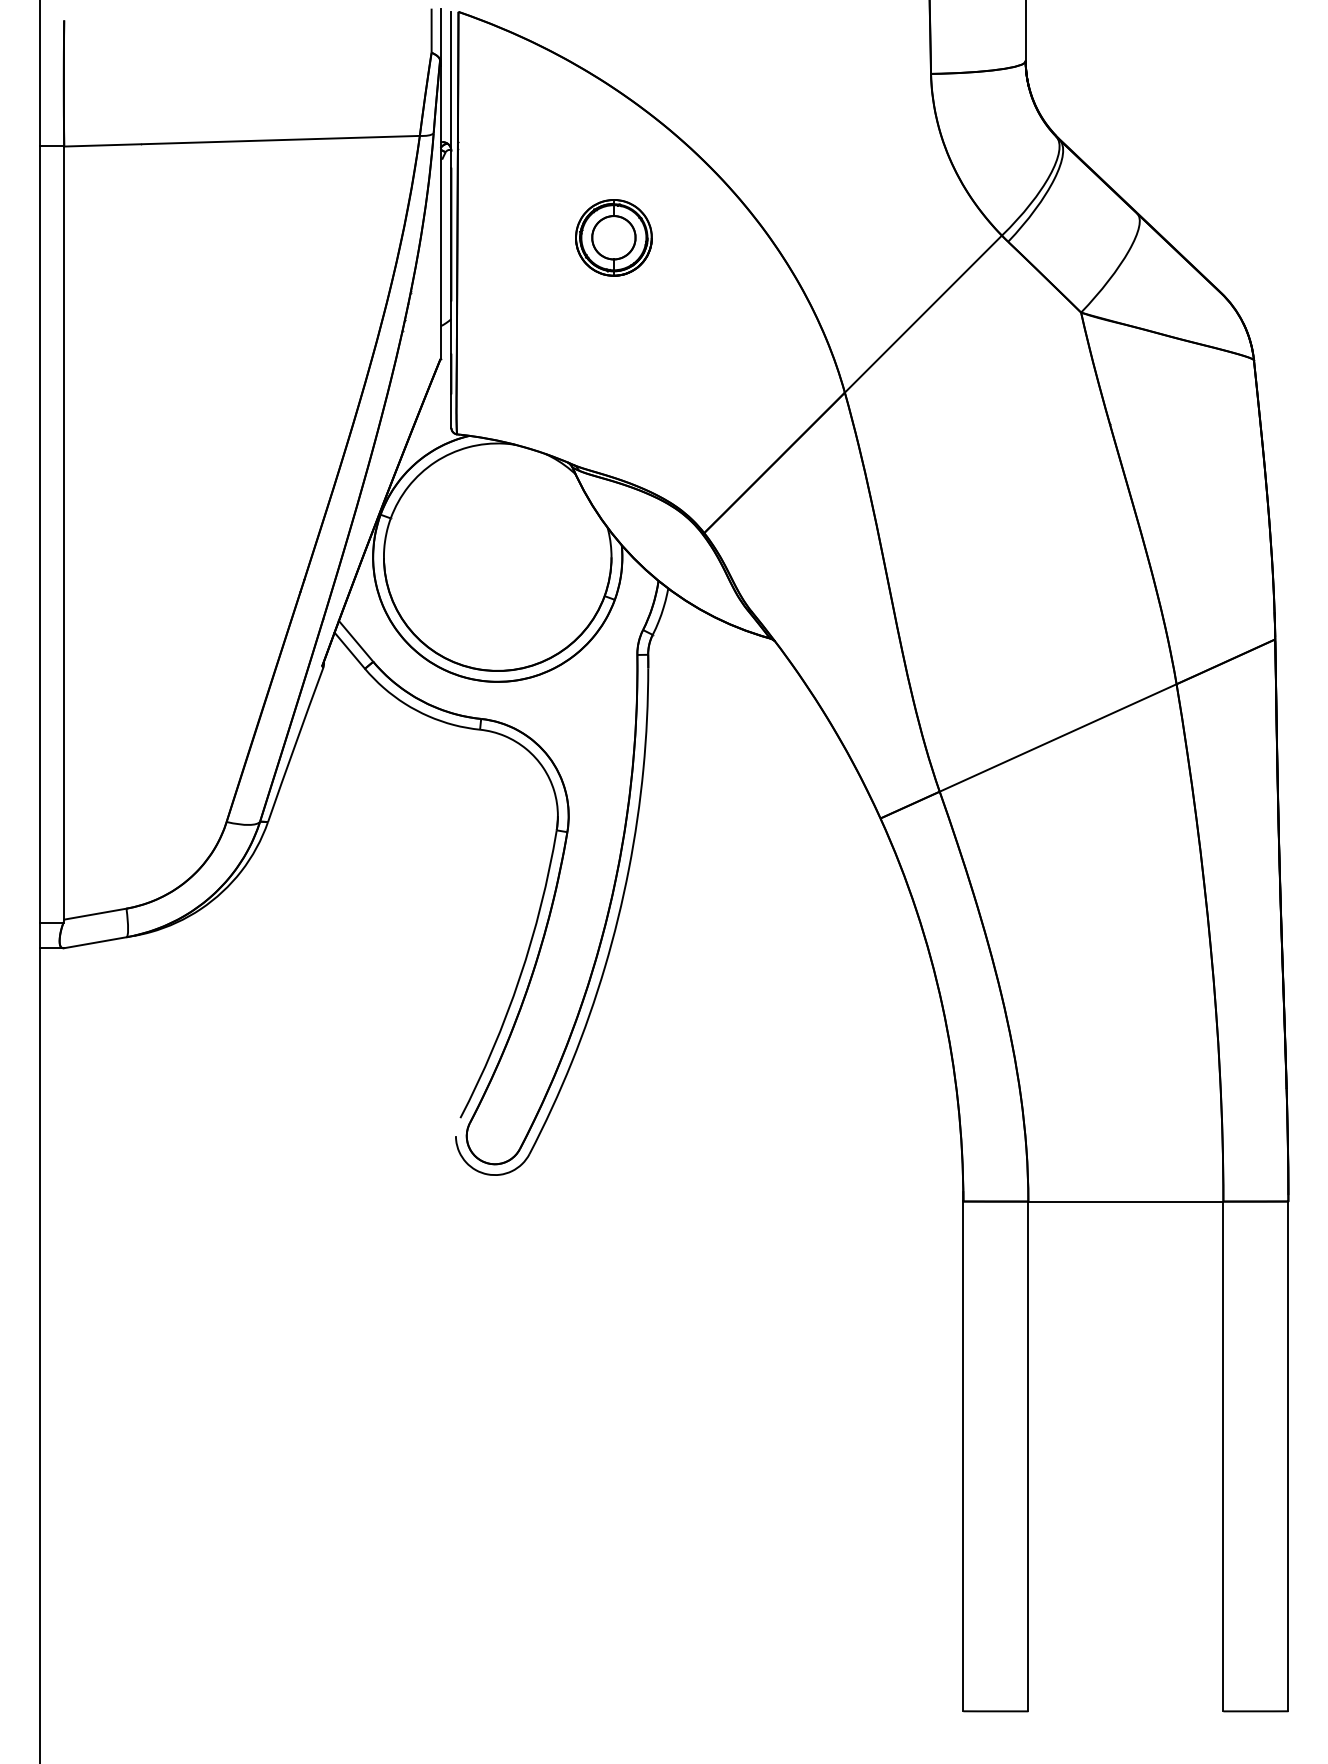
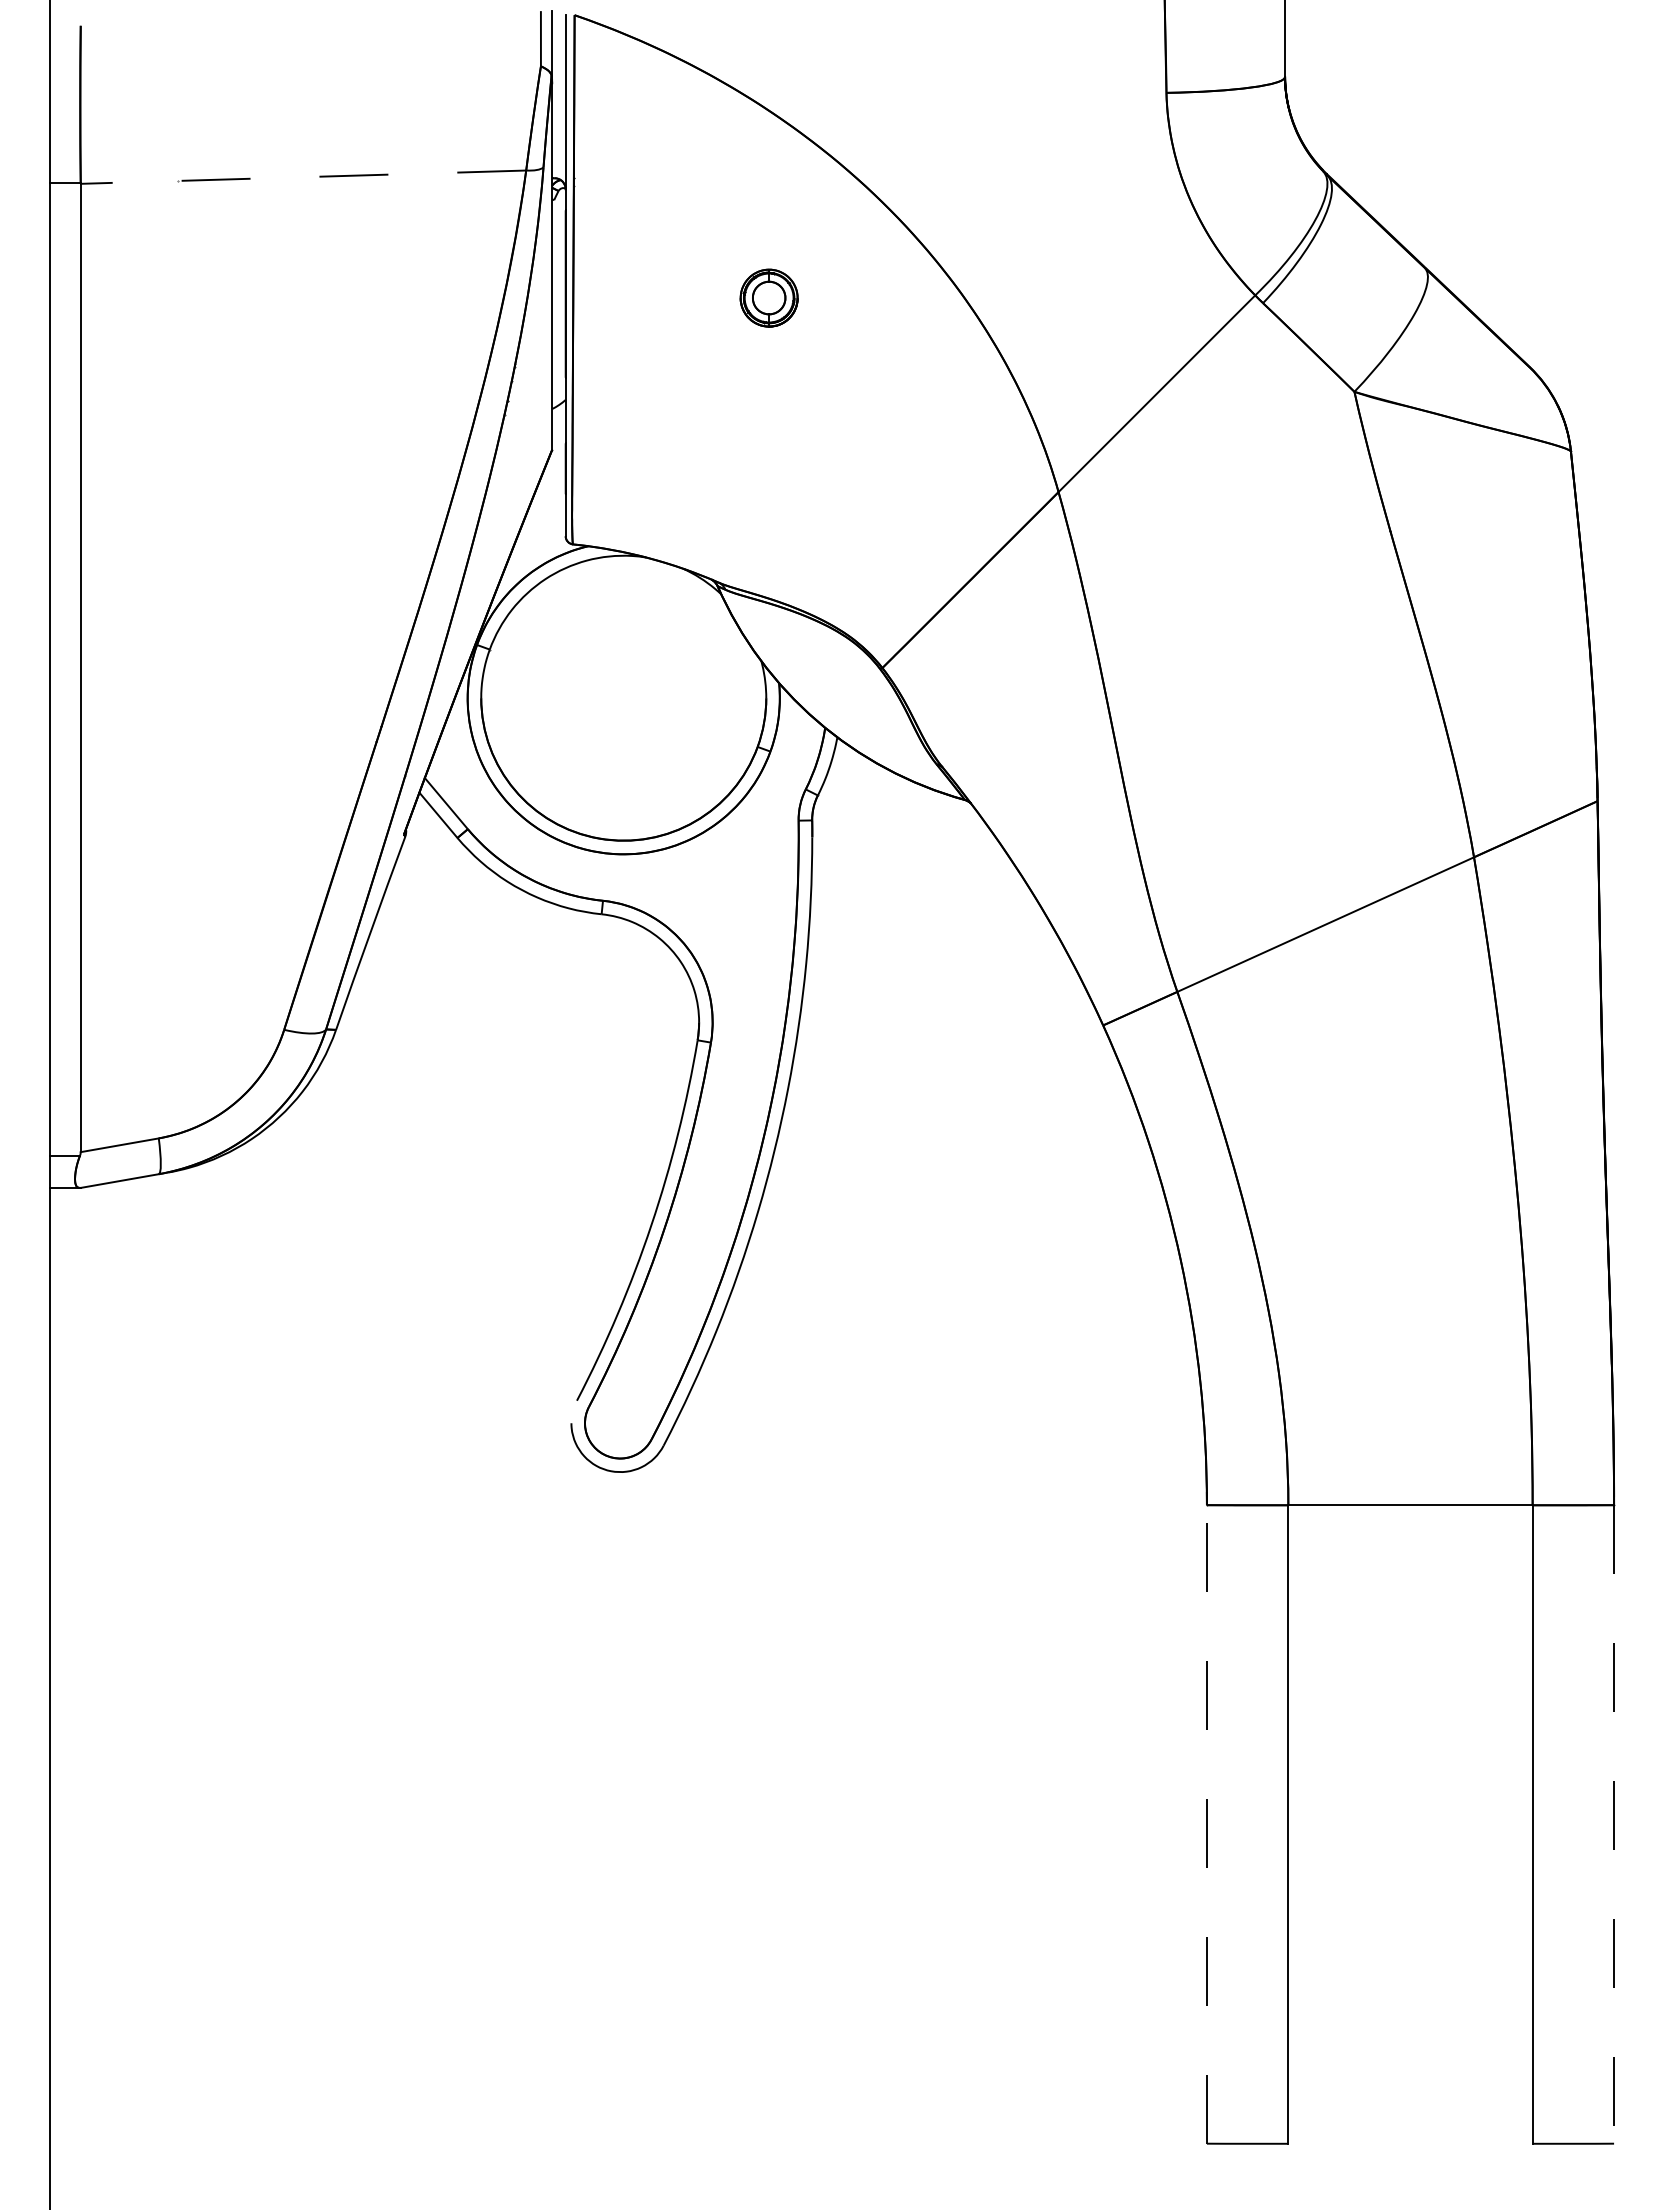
line: (242, 141) -> (303, 177), solid -> dashed
part: (613, 237) -> (768, 297), size x0.6
line: (963, 1455) -> (1206, 1823), solid -> dashed
line: (1288, 1456) -> (1614, 1824), solid -> dashed

